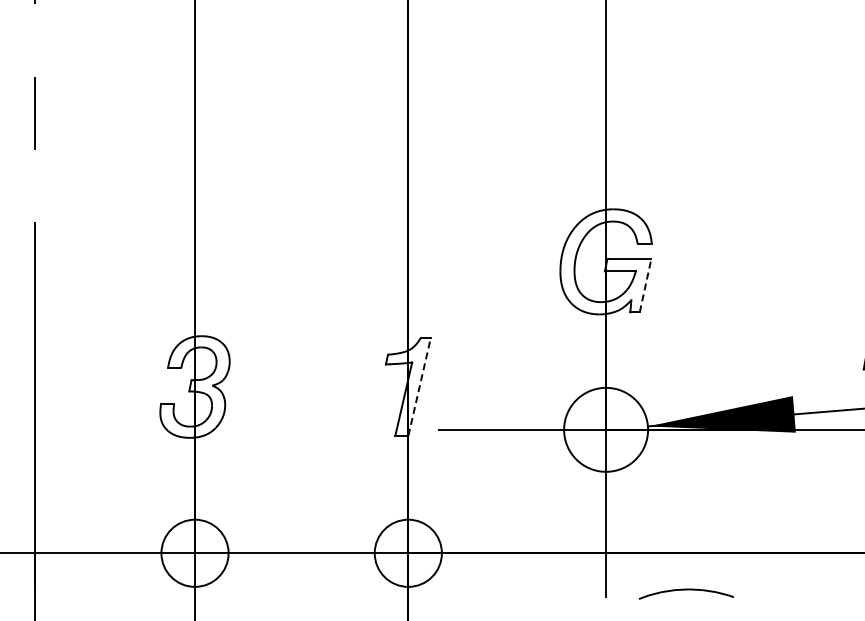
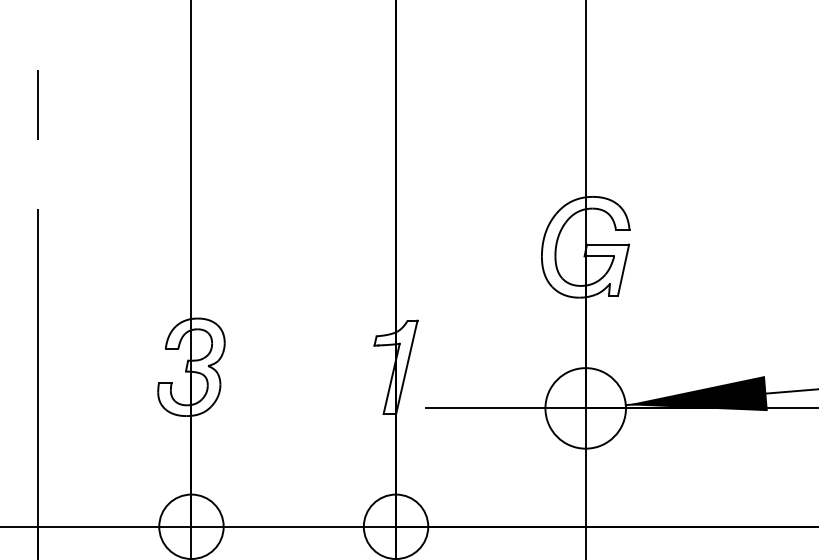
line: (645, 285) -> (623, 269), dashed -> solid
line: (419, 387) -> (406, 367), dashed -> solid

